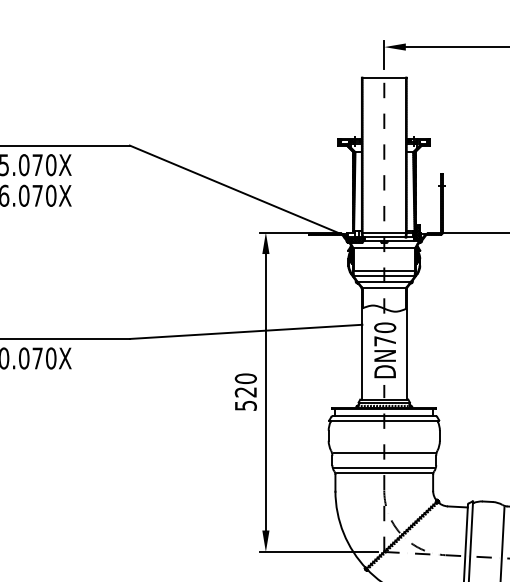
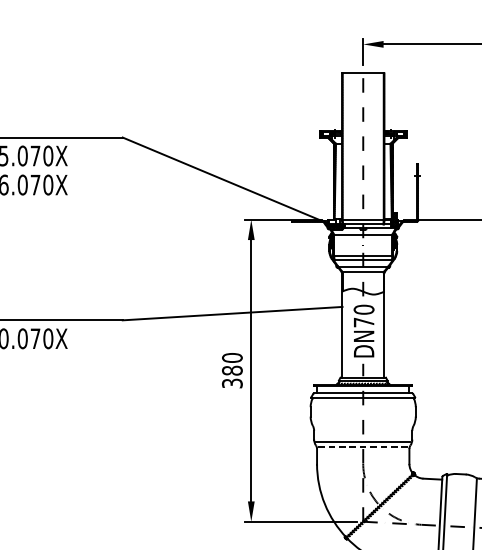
text: (245, 398) -> (232, 376), 520 -> 380
line: (384, 452) -> (363, 427), removed
line: (384, 472) -> (363, 446), solid -> dashed

